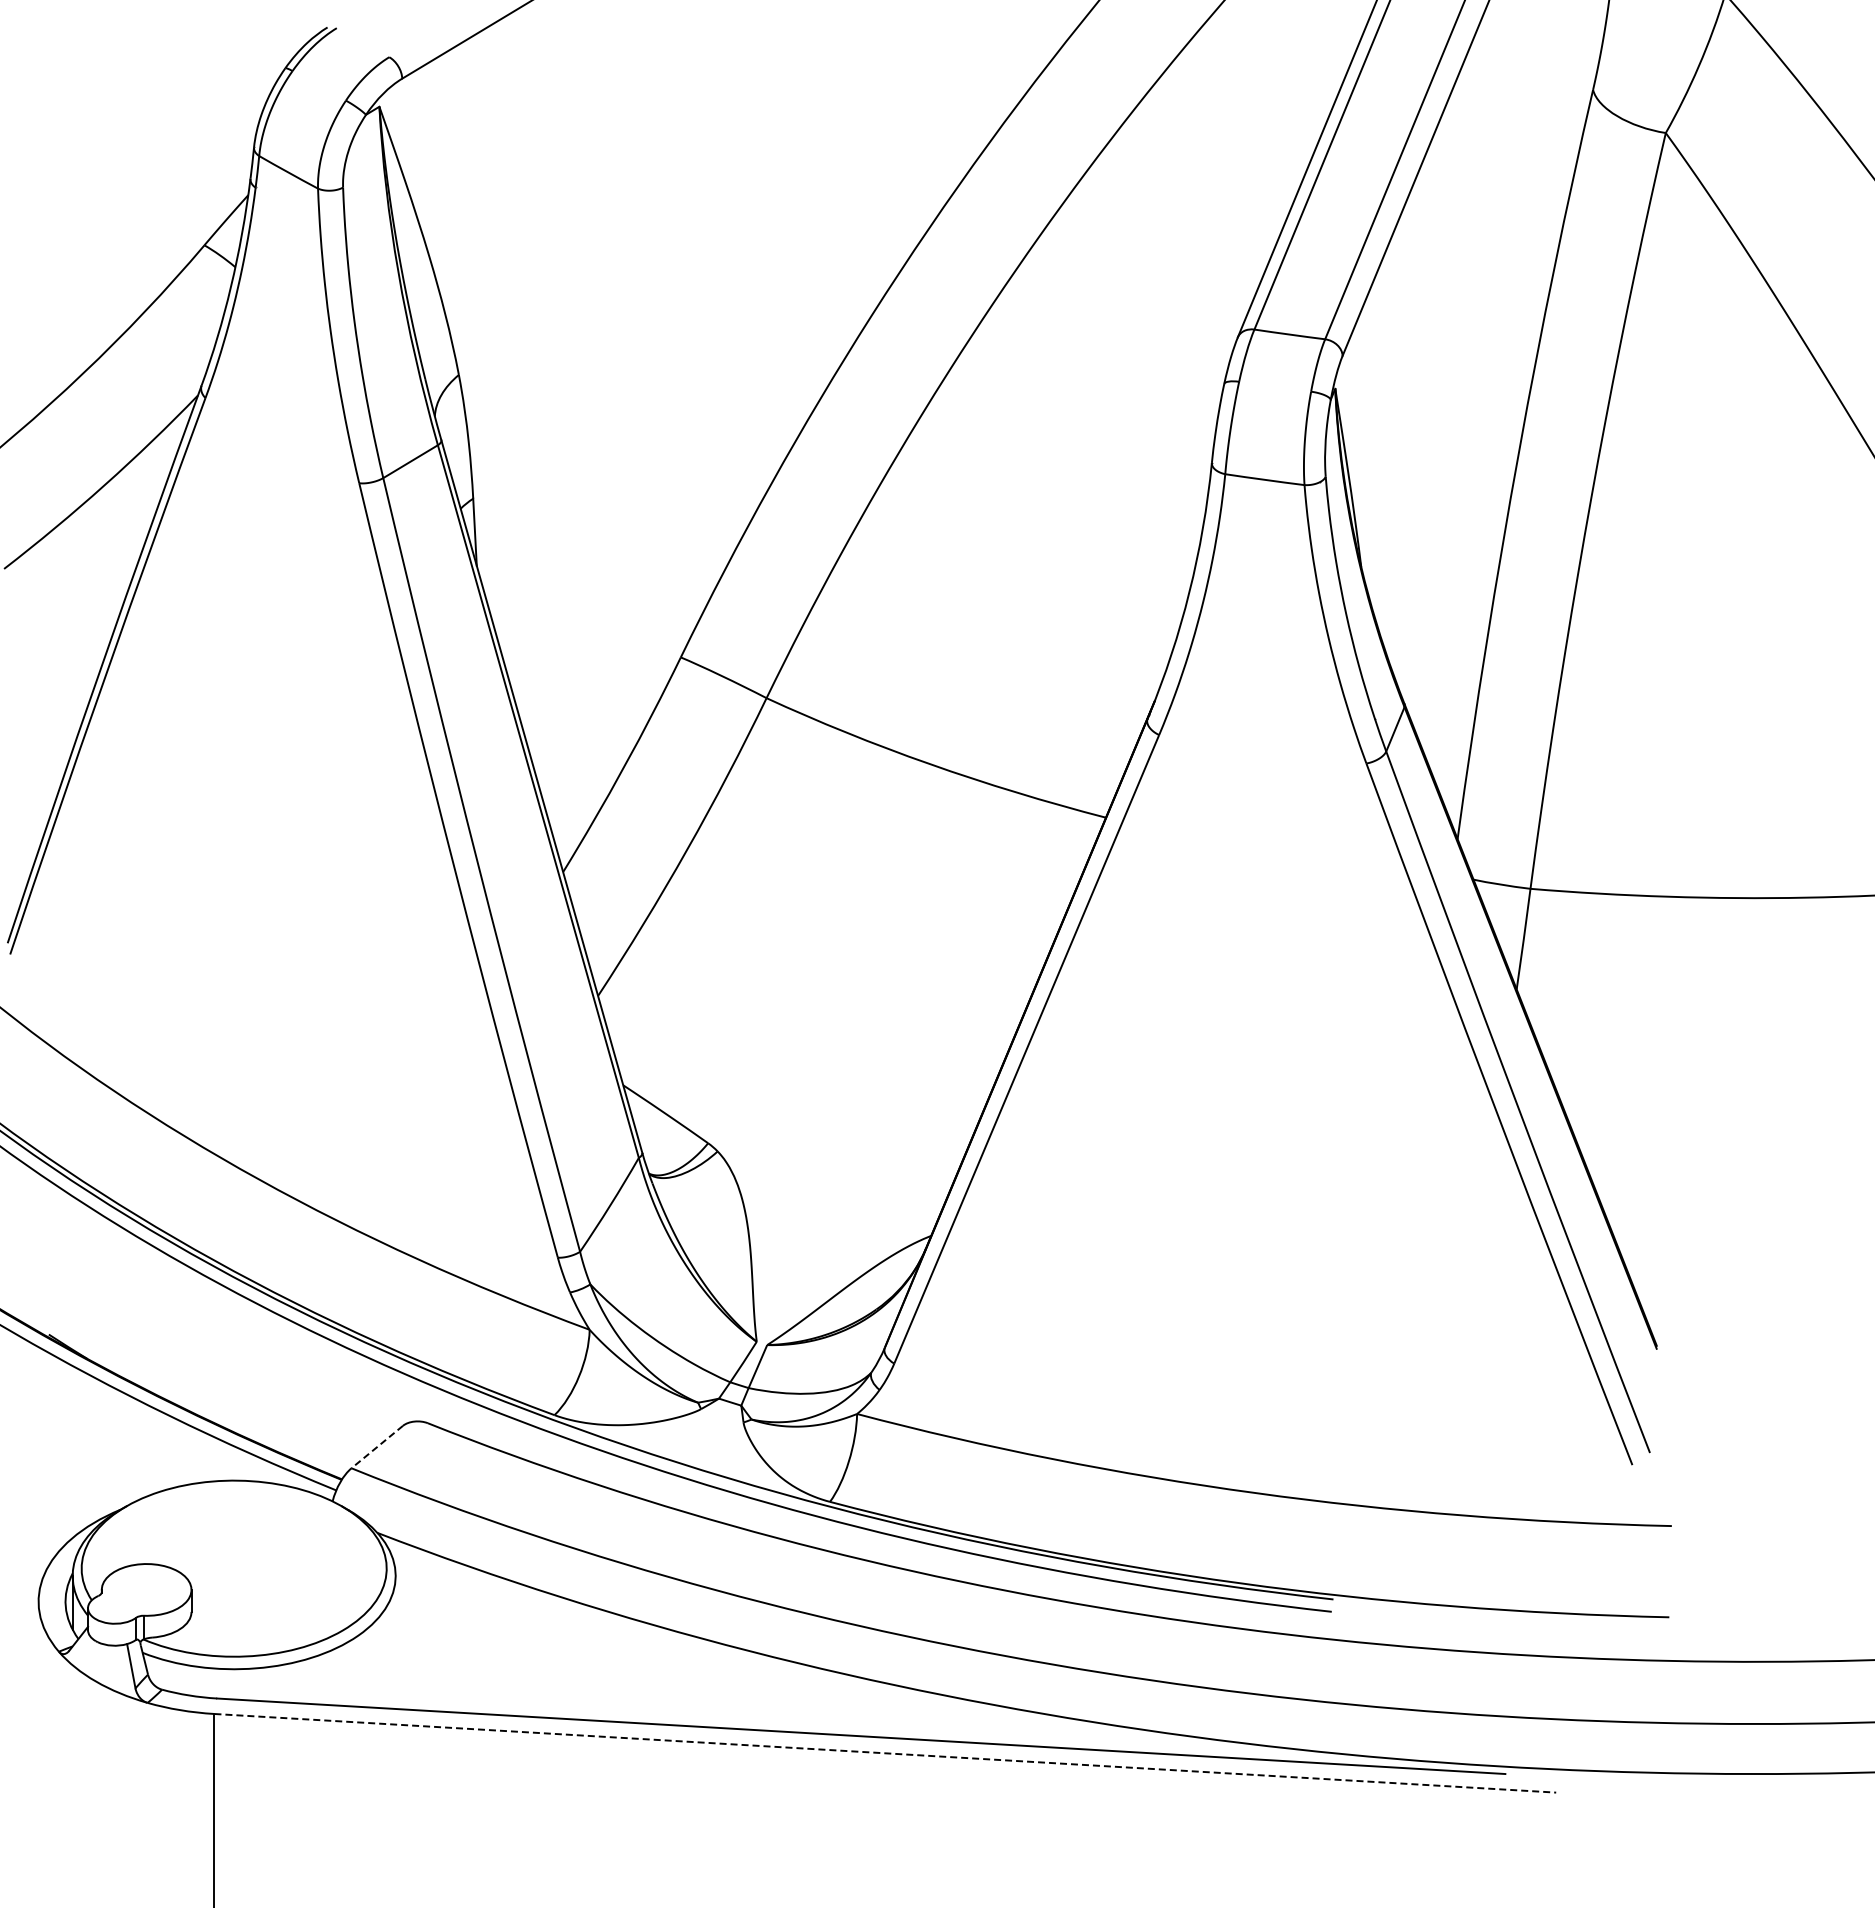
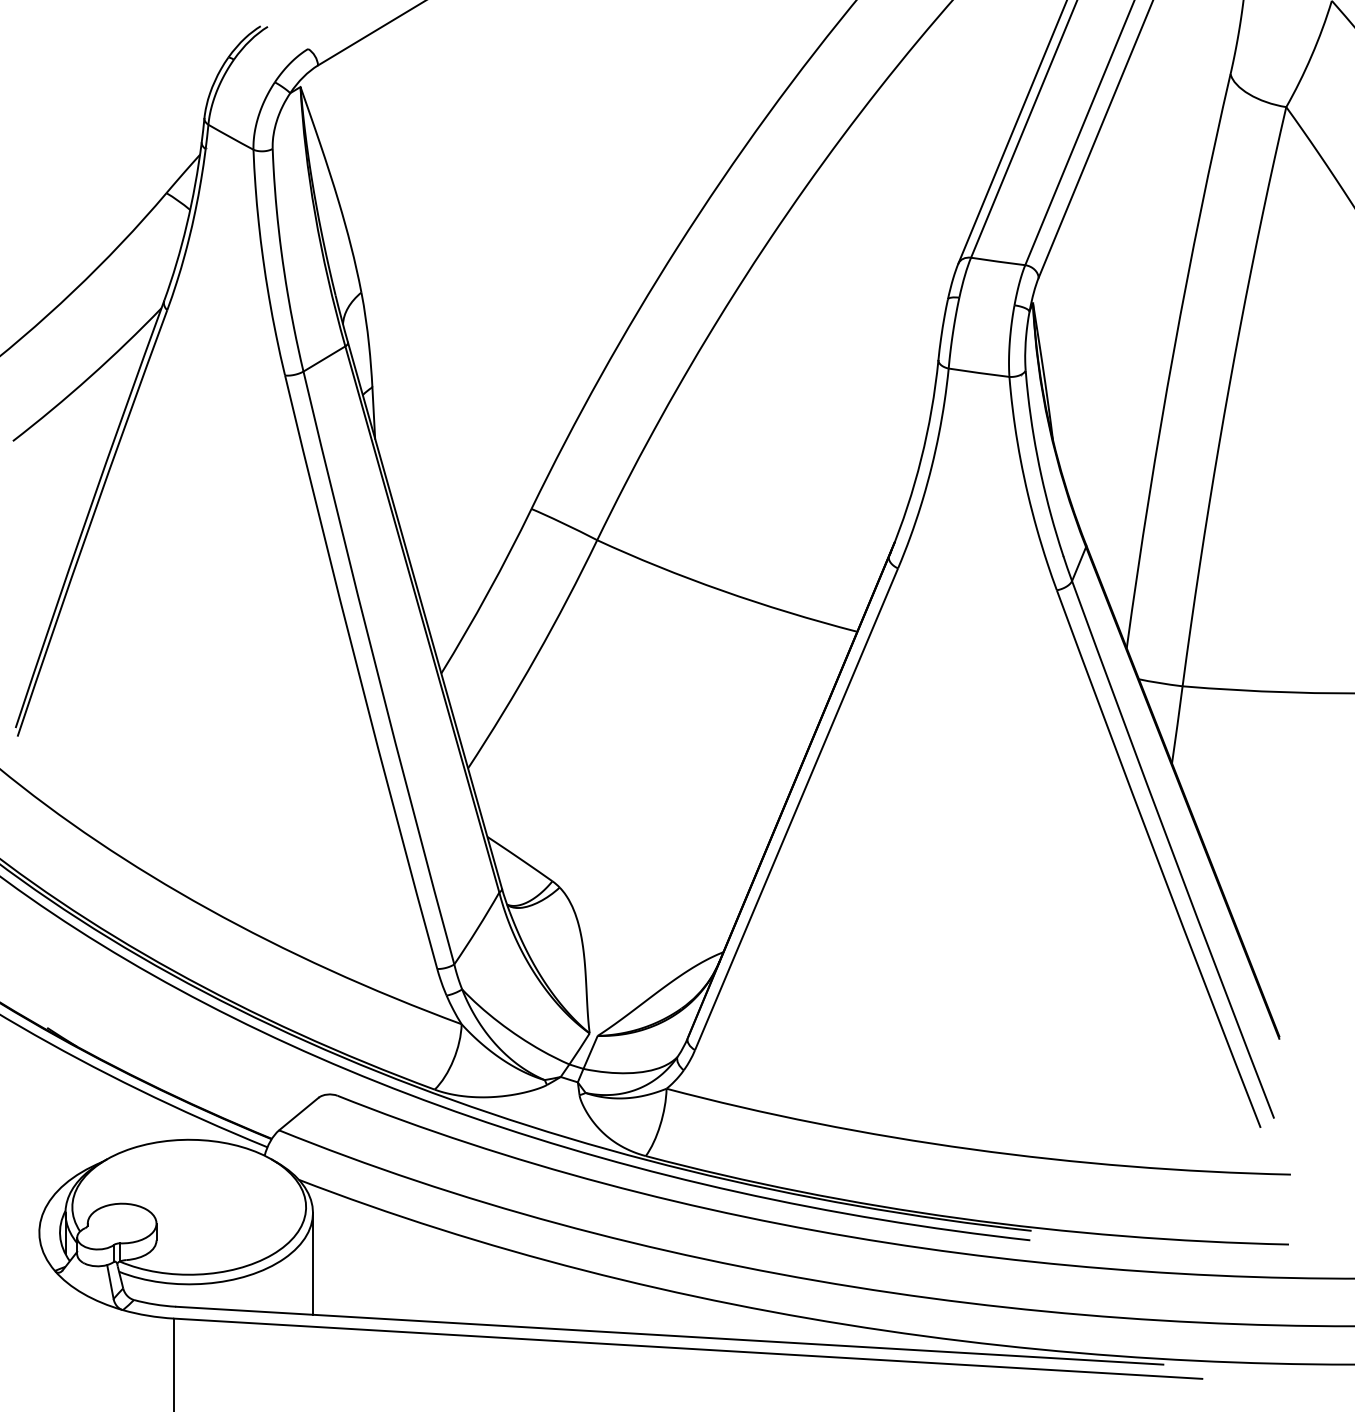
line: (376, 1447) -> (298, 1114), dashed -> solid
line: (395, 1642) -> (312, 1263), added
line: (885, 1753) -> (688, 1348), dashed -> solid

